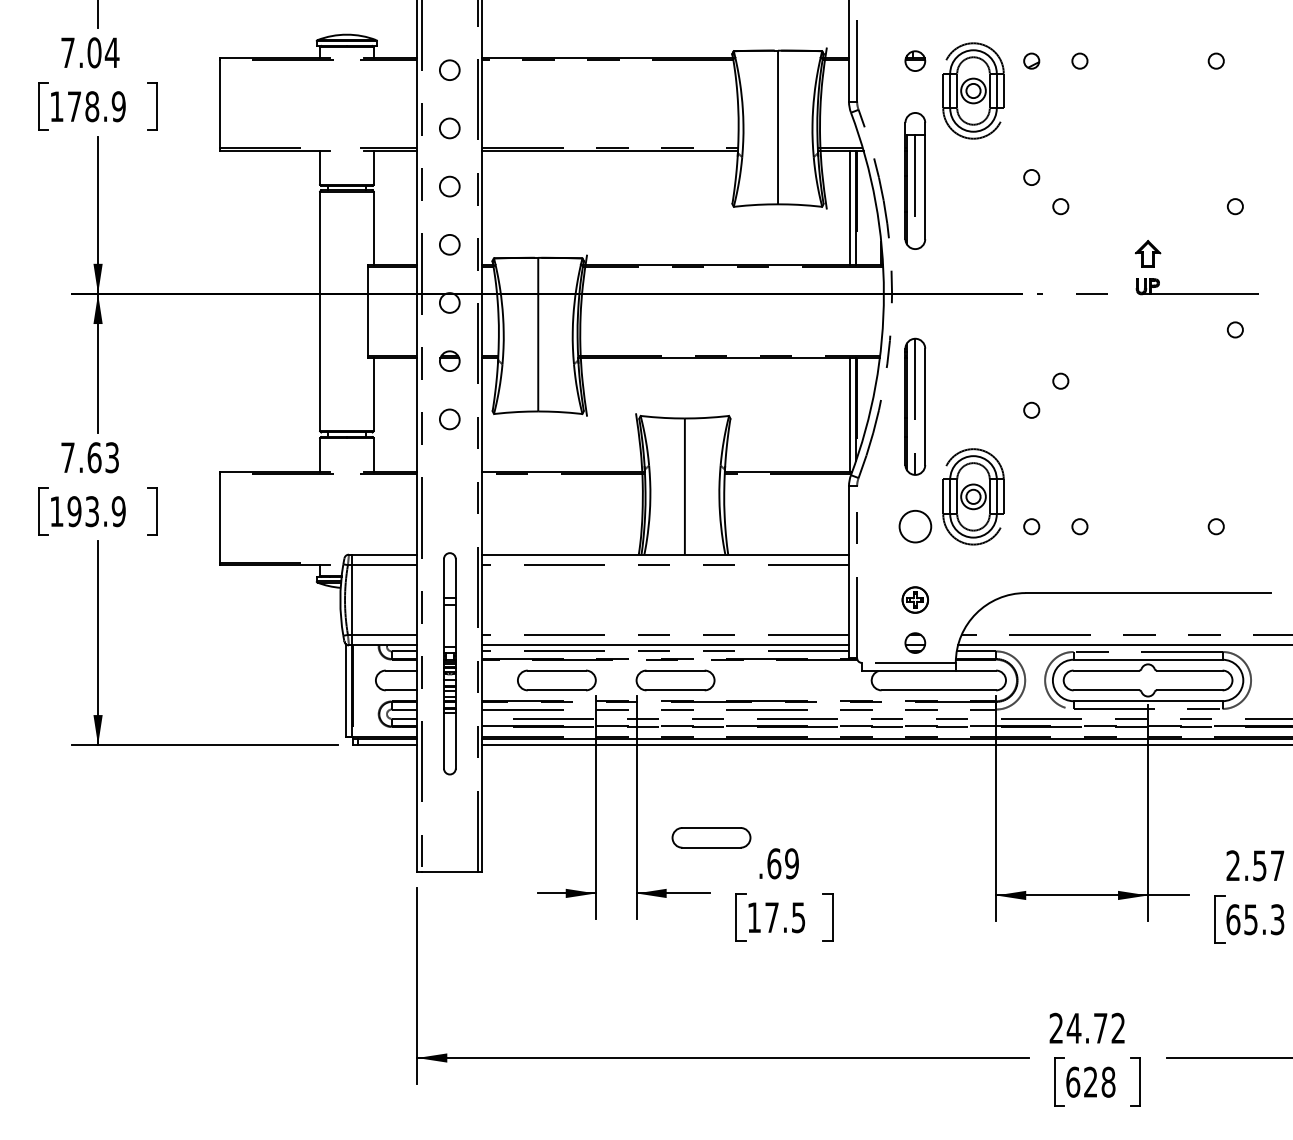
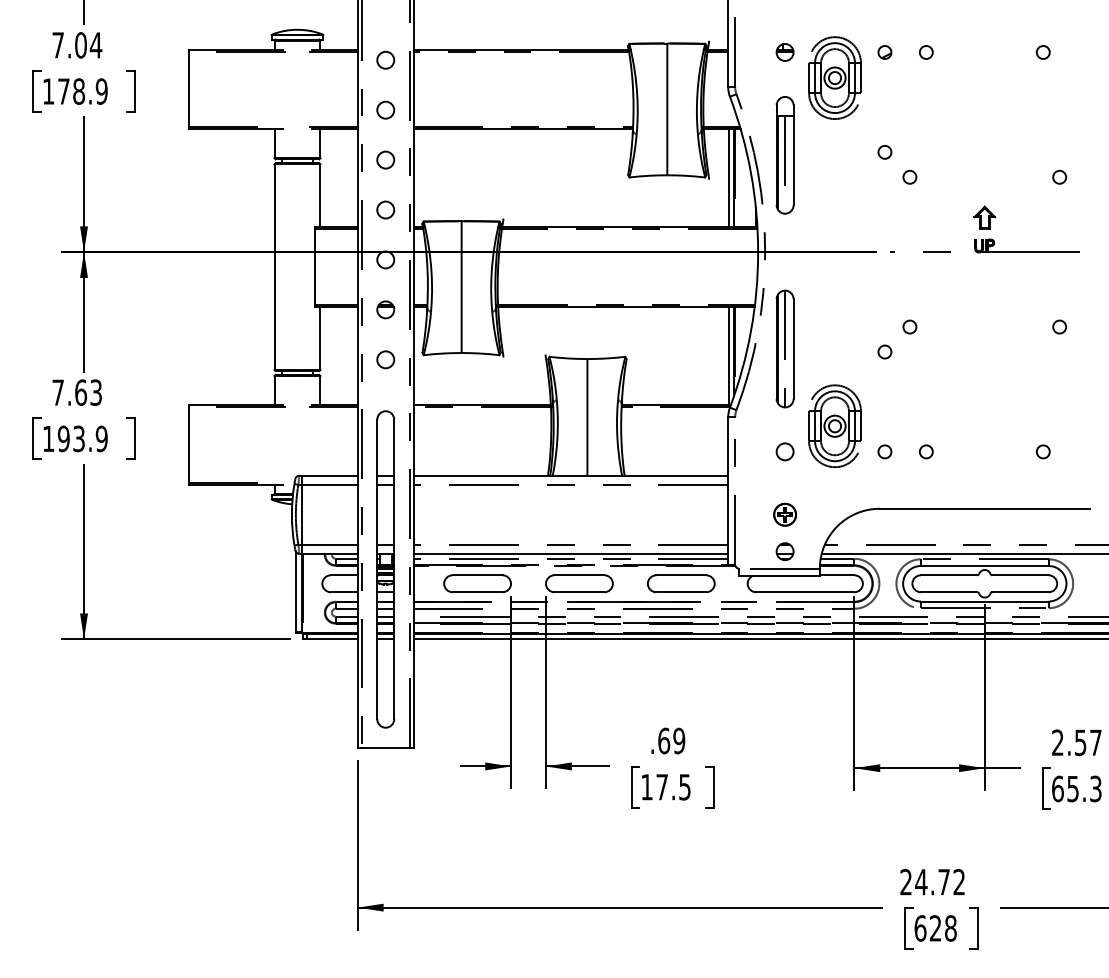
circle: (1235, 329) -> (1059, 326), moved
circle: (914, 526) -> (784, 451), size x0.62
part: (449, 663) -> (385, 569), size x1.67
part: (711, 837) -> (681, 583), moved

